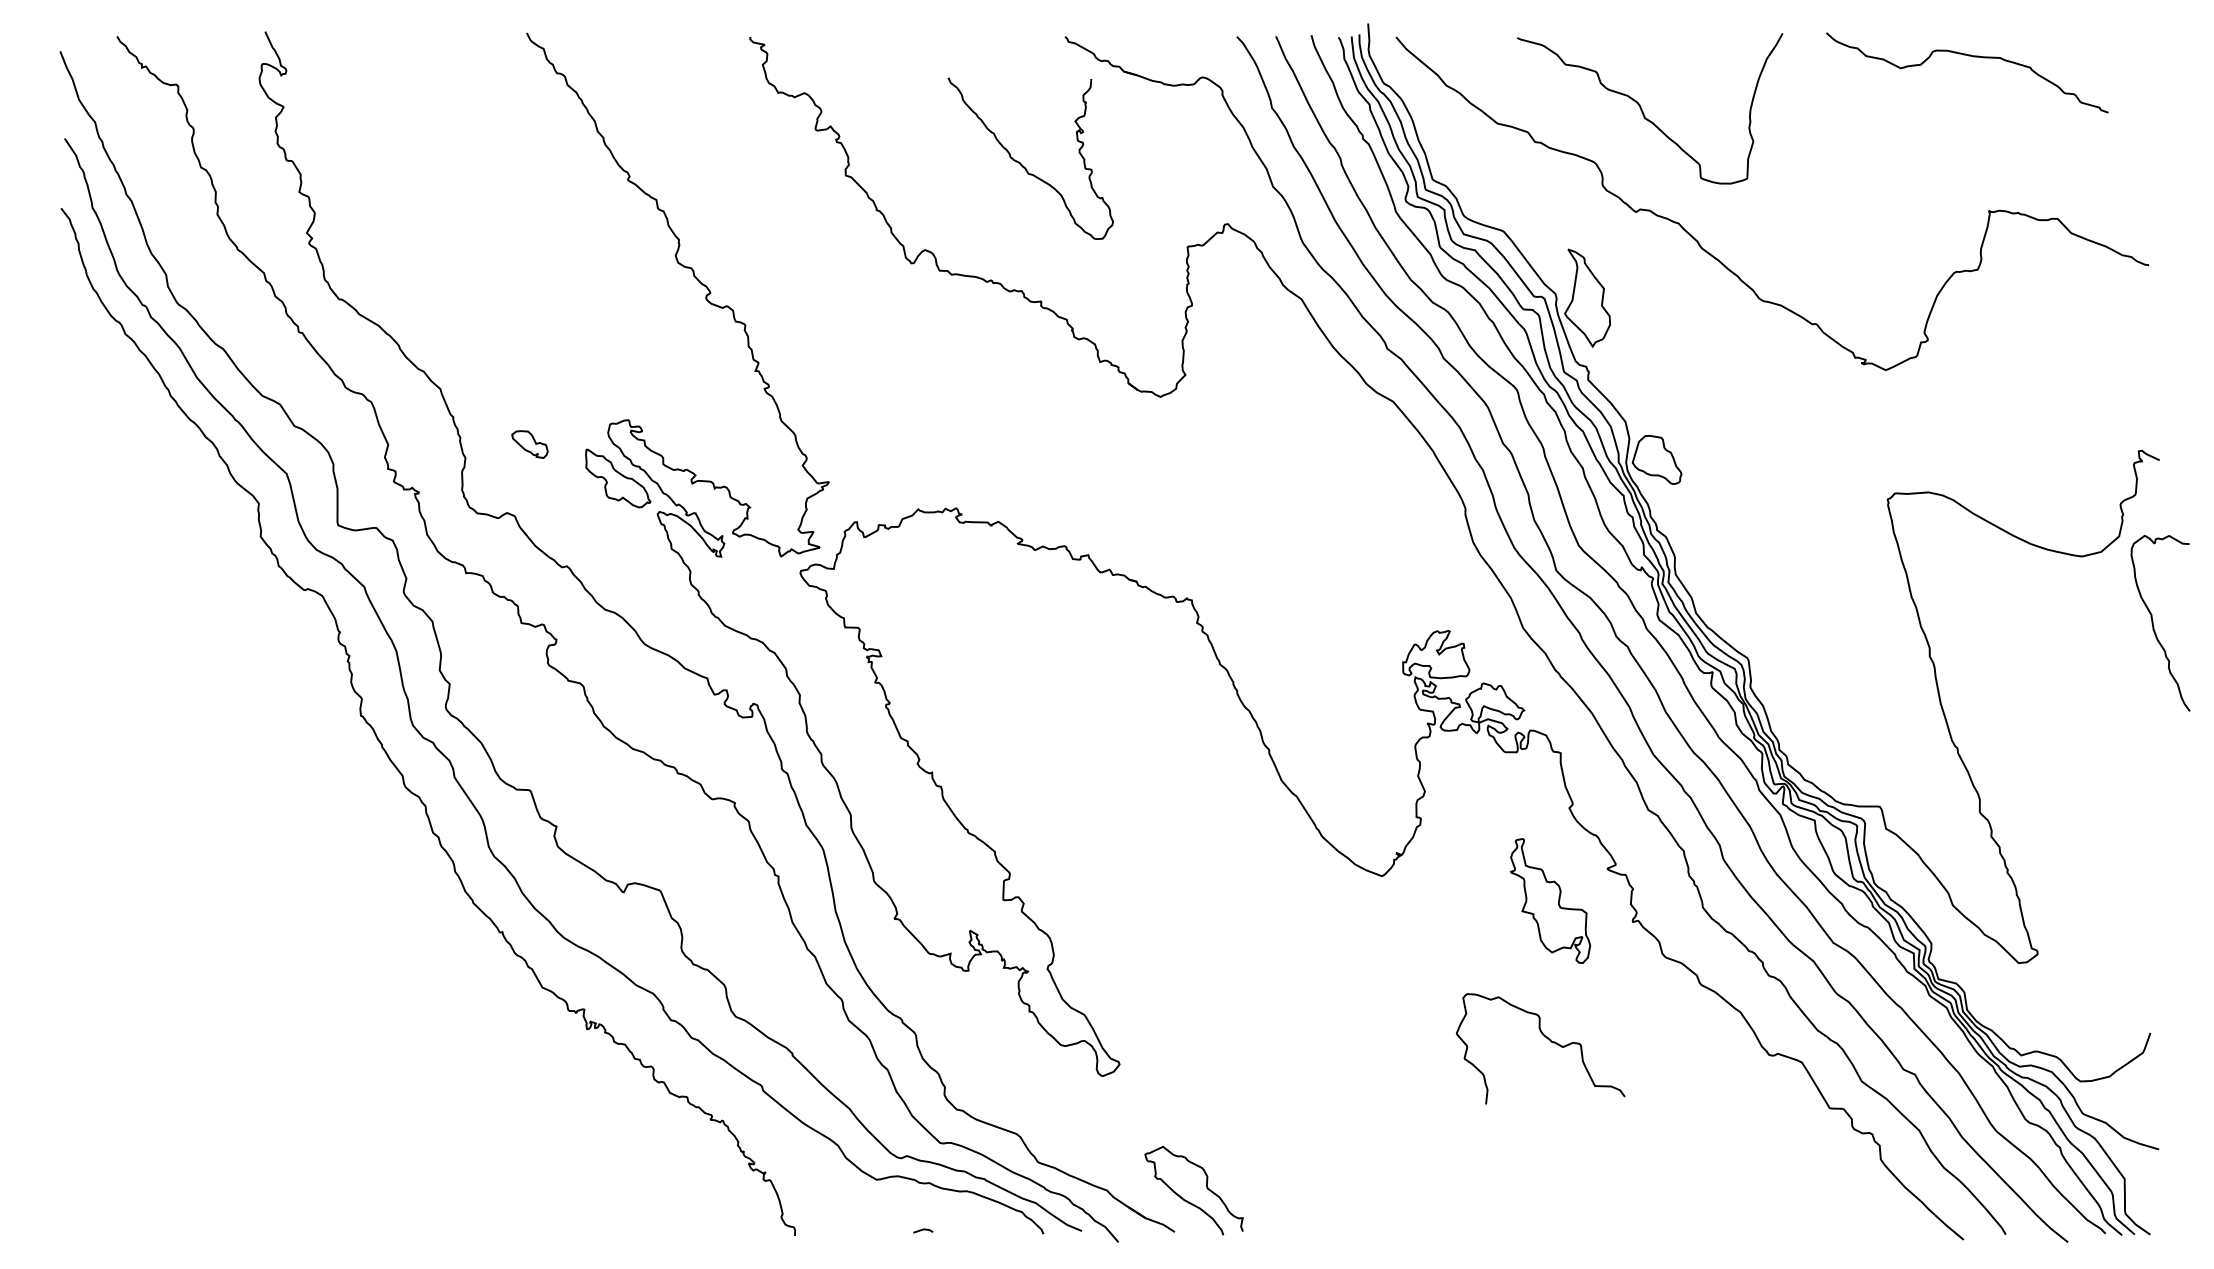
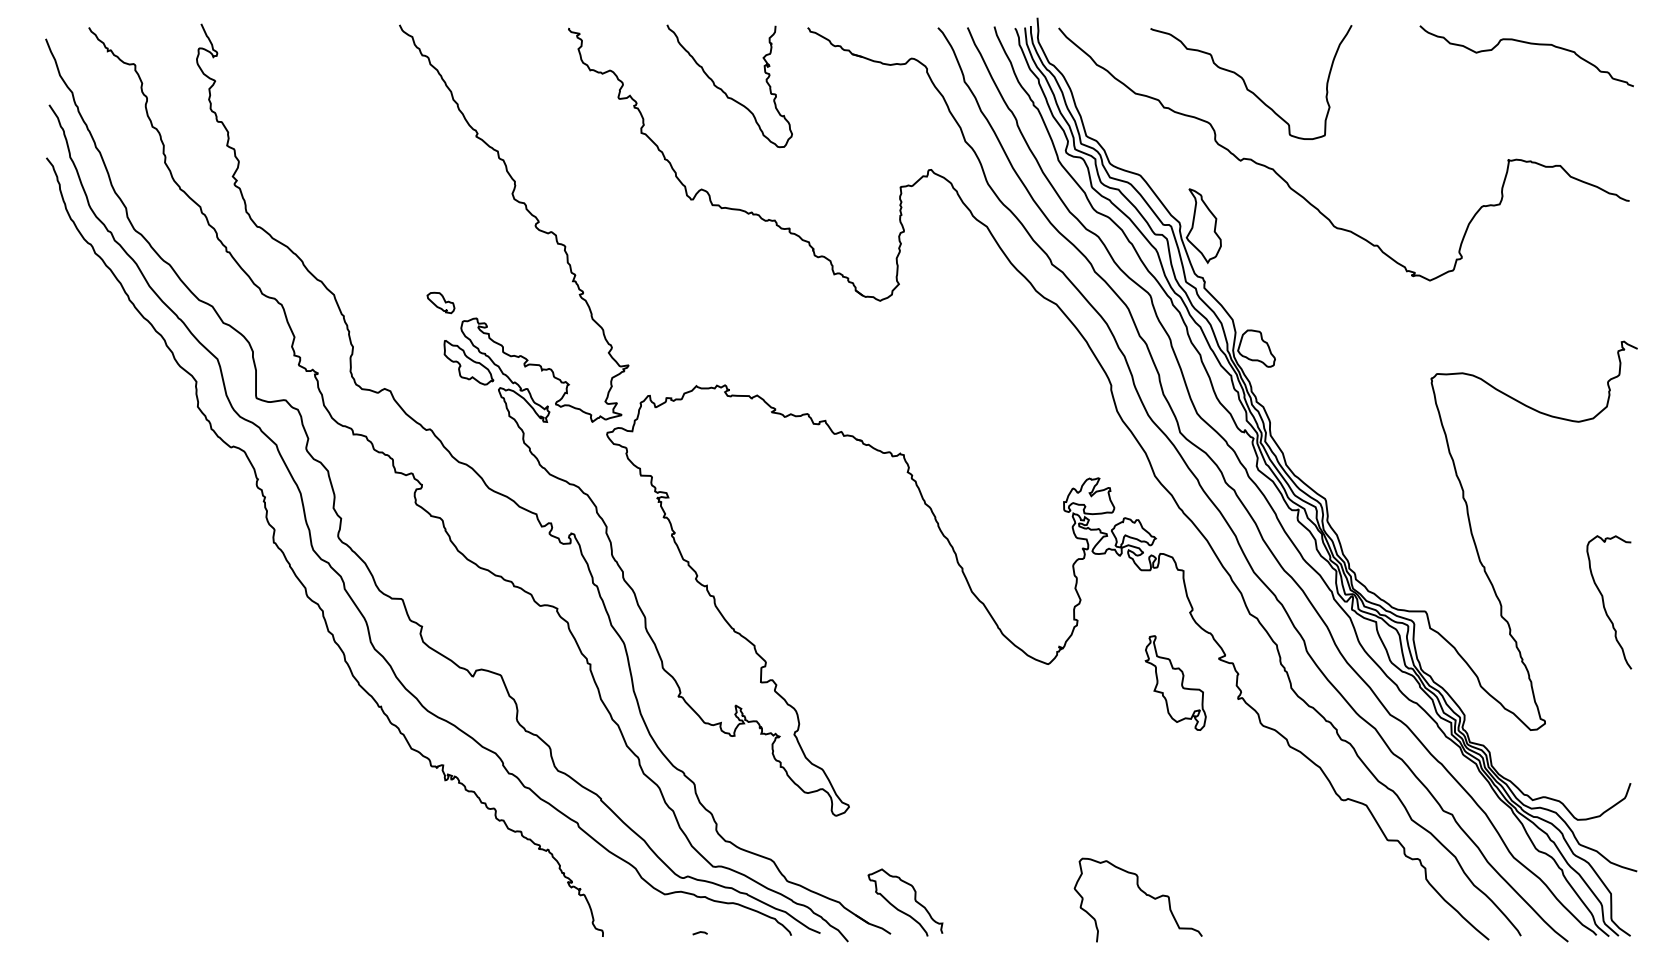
curve: (1970, 57) -> (1529, 44), moved
curve: (1023, 165) -> (724, 91), moved
part: (529, 443) -> (440, 302), moved
curve: (2154, 623) -> (1604, 602), moved
curve: (1547, 1040) -> (1143, 893), moved

